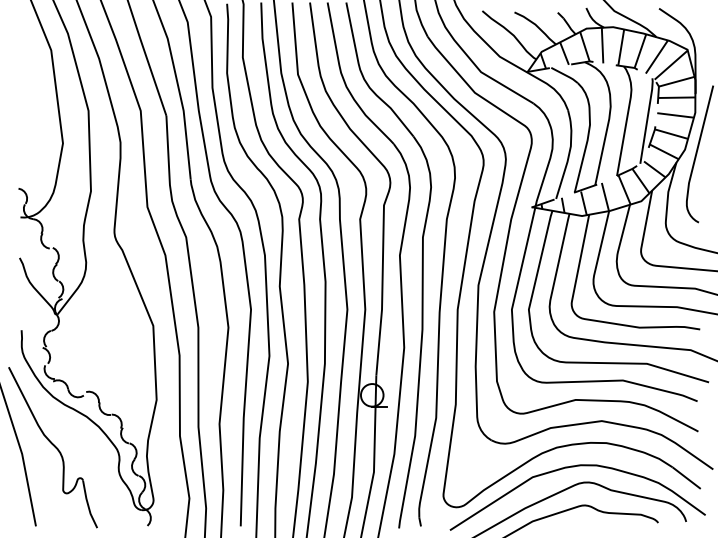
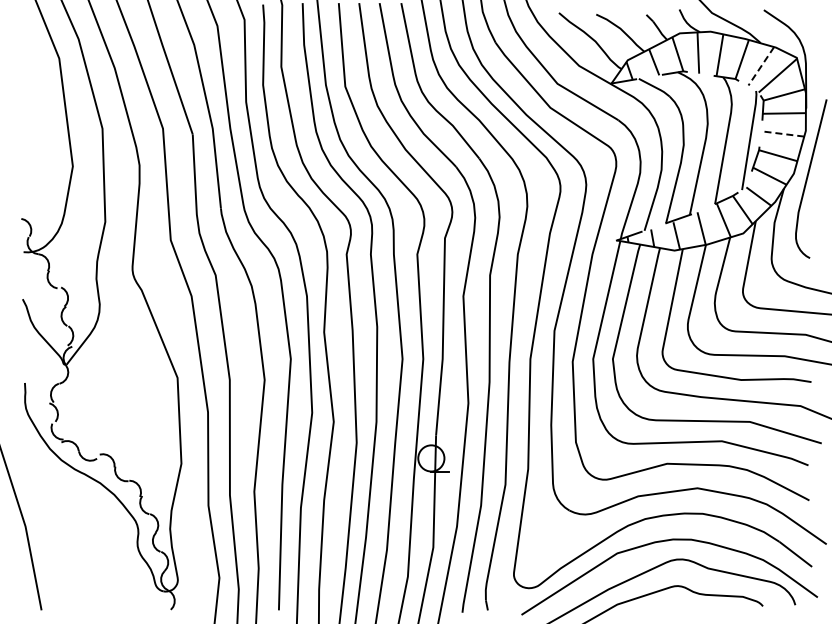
line: (657, 57) -> (761, 66), solid -> dashed
line: (675, 115) -> (782, 133), solid -> dashed
part: (53, 447) -> (61, 518), removed

